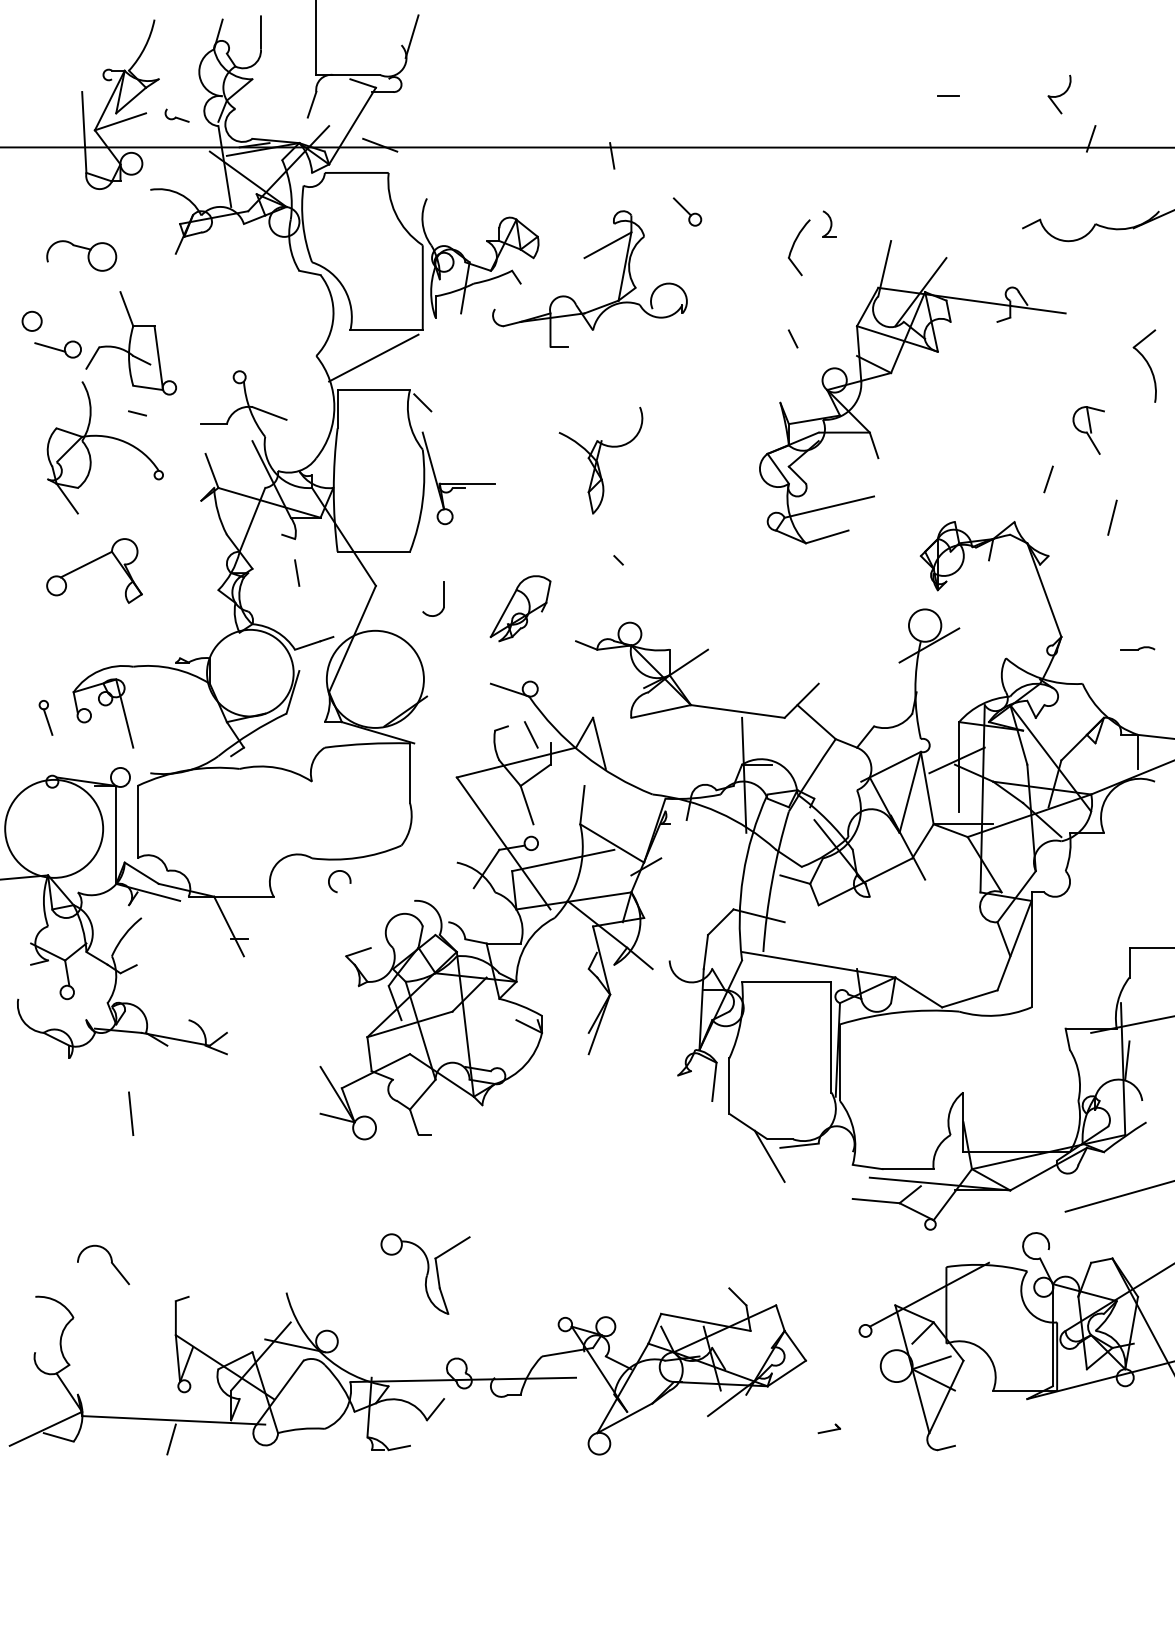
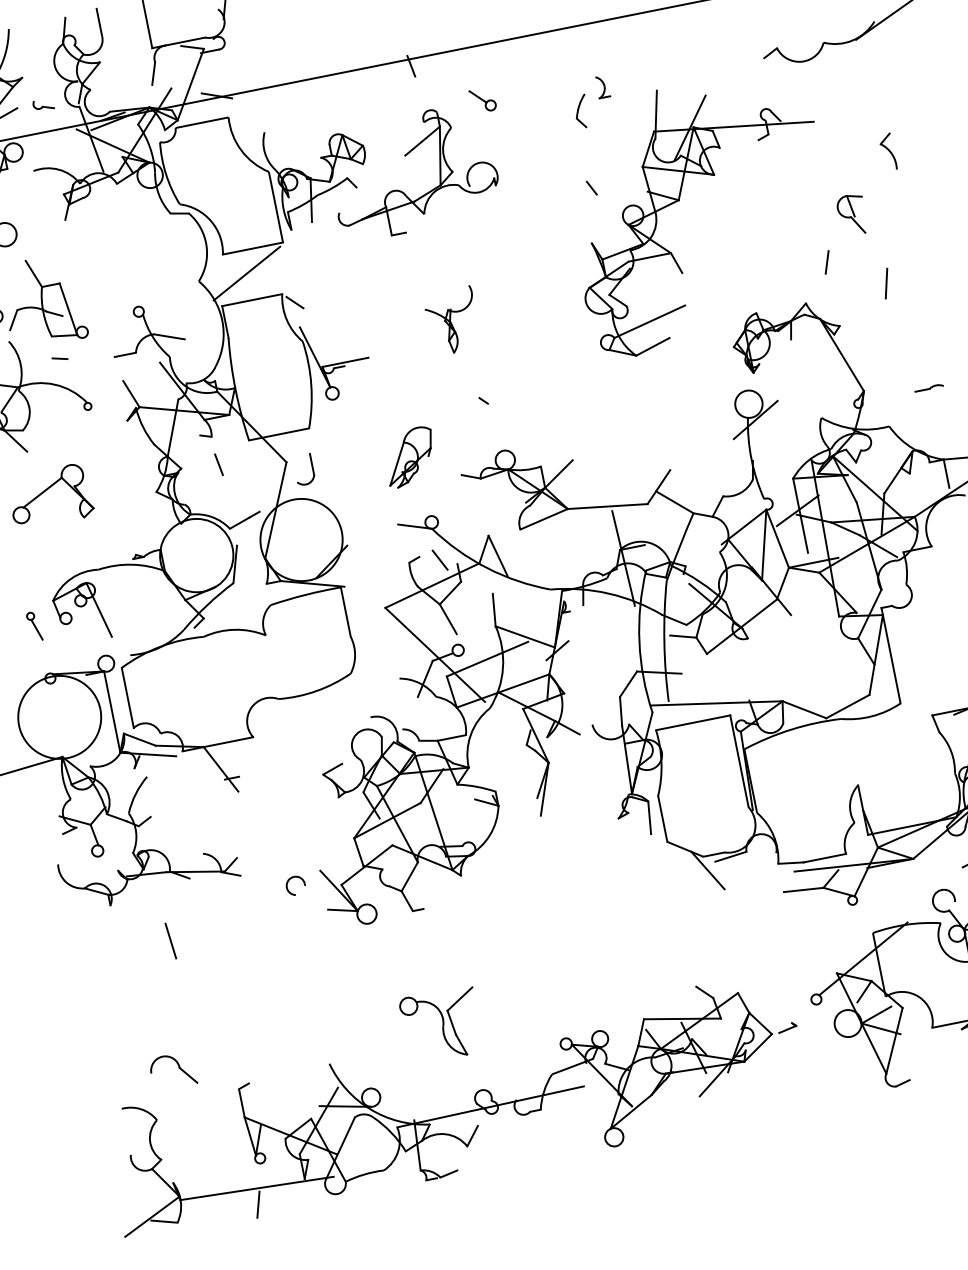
part: (798, 247) -> (581, 111), size x0.7
part: (1144, 365) -> (887, 151), size x0.6
part: (600, 460) -> (452, 321), size x0.7
part: (443, 598) -> (312, 468), moved
arc: (337, 872) -> (292, 878), moved
part: (828, 1428) -> (786, 1027), moved

